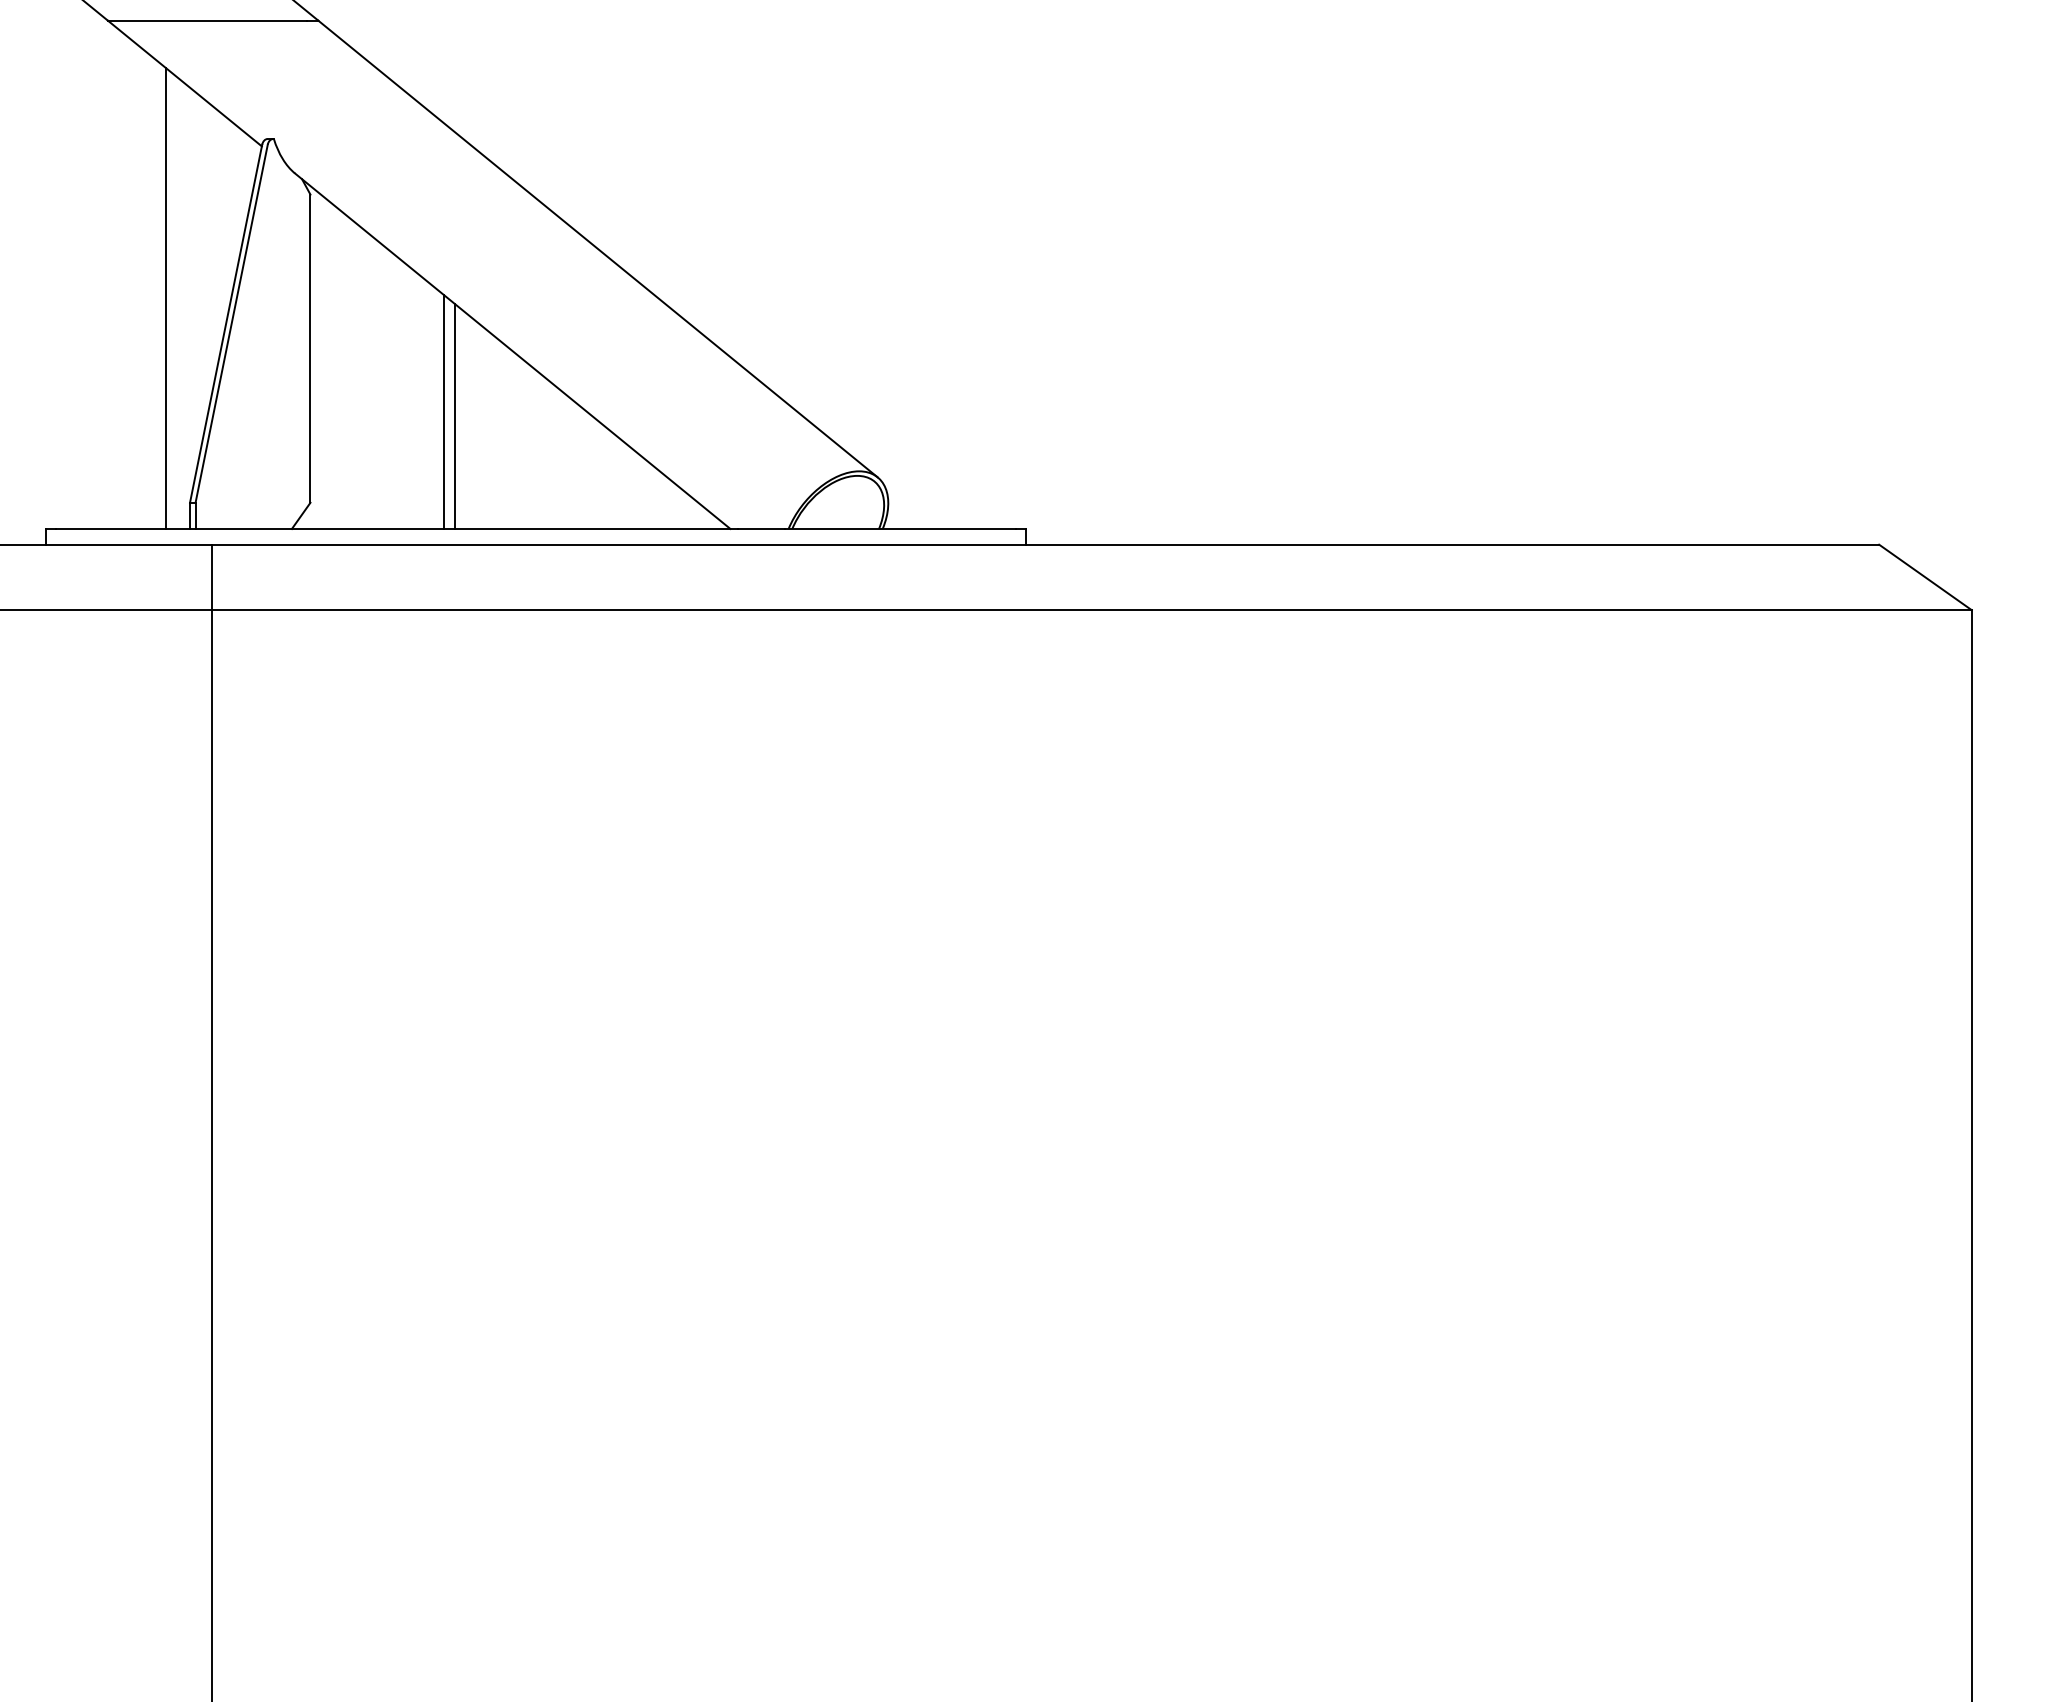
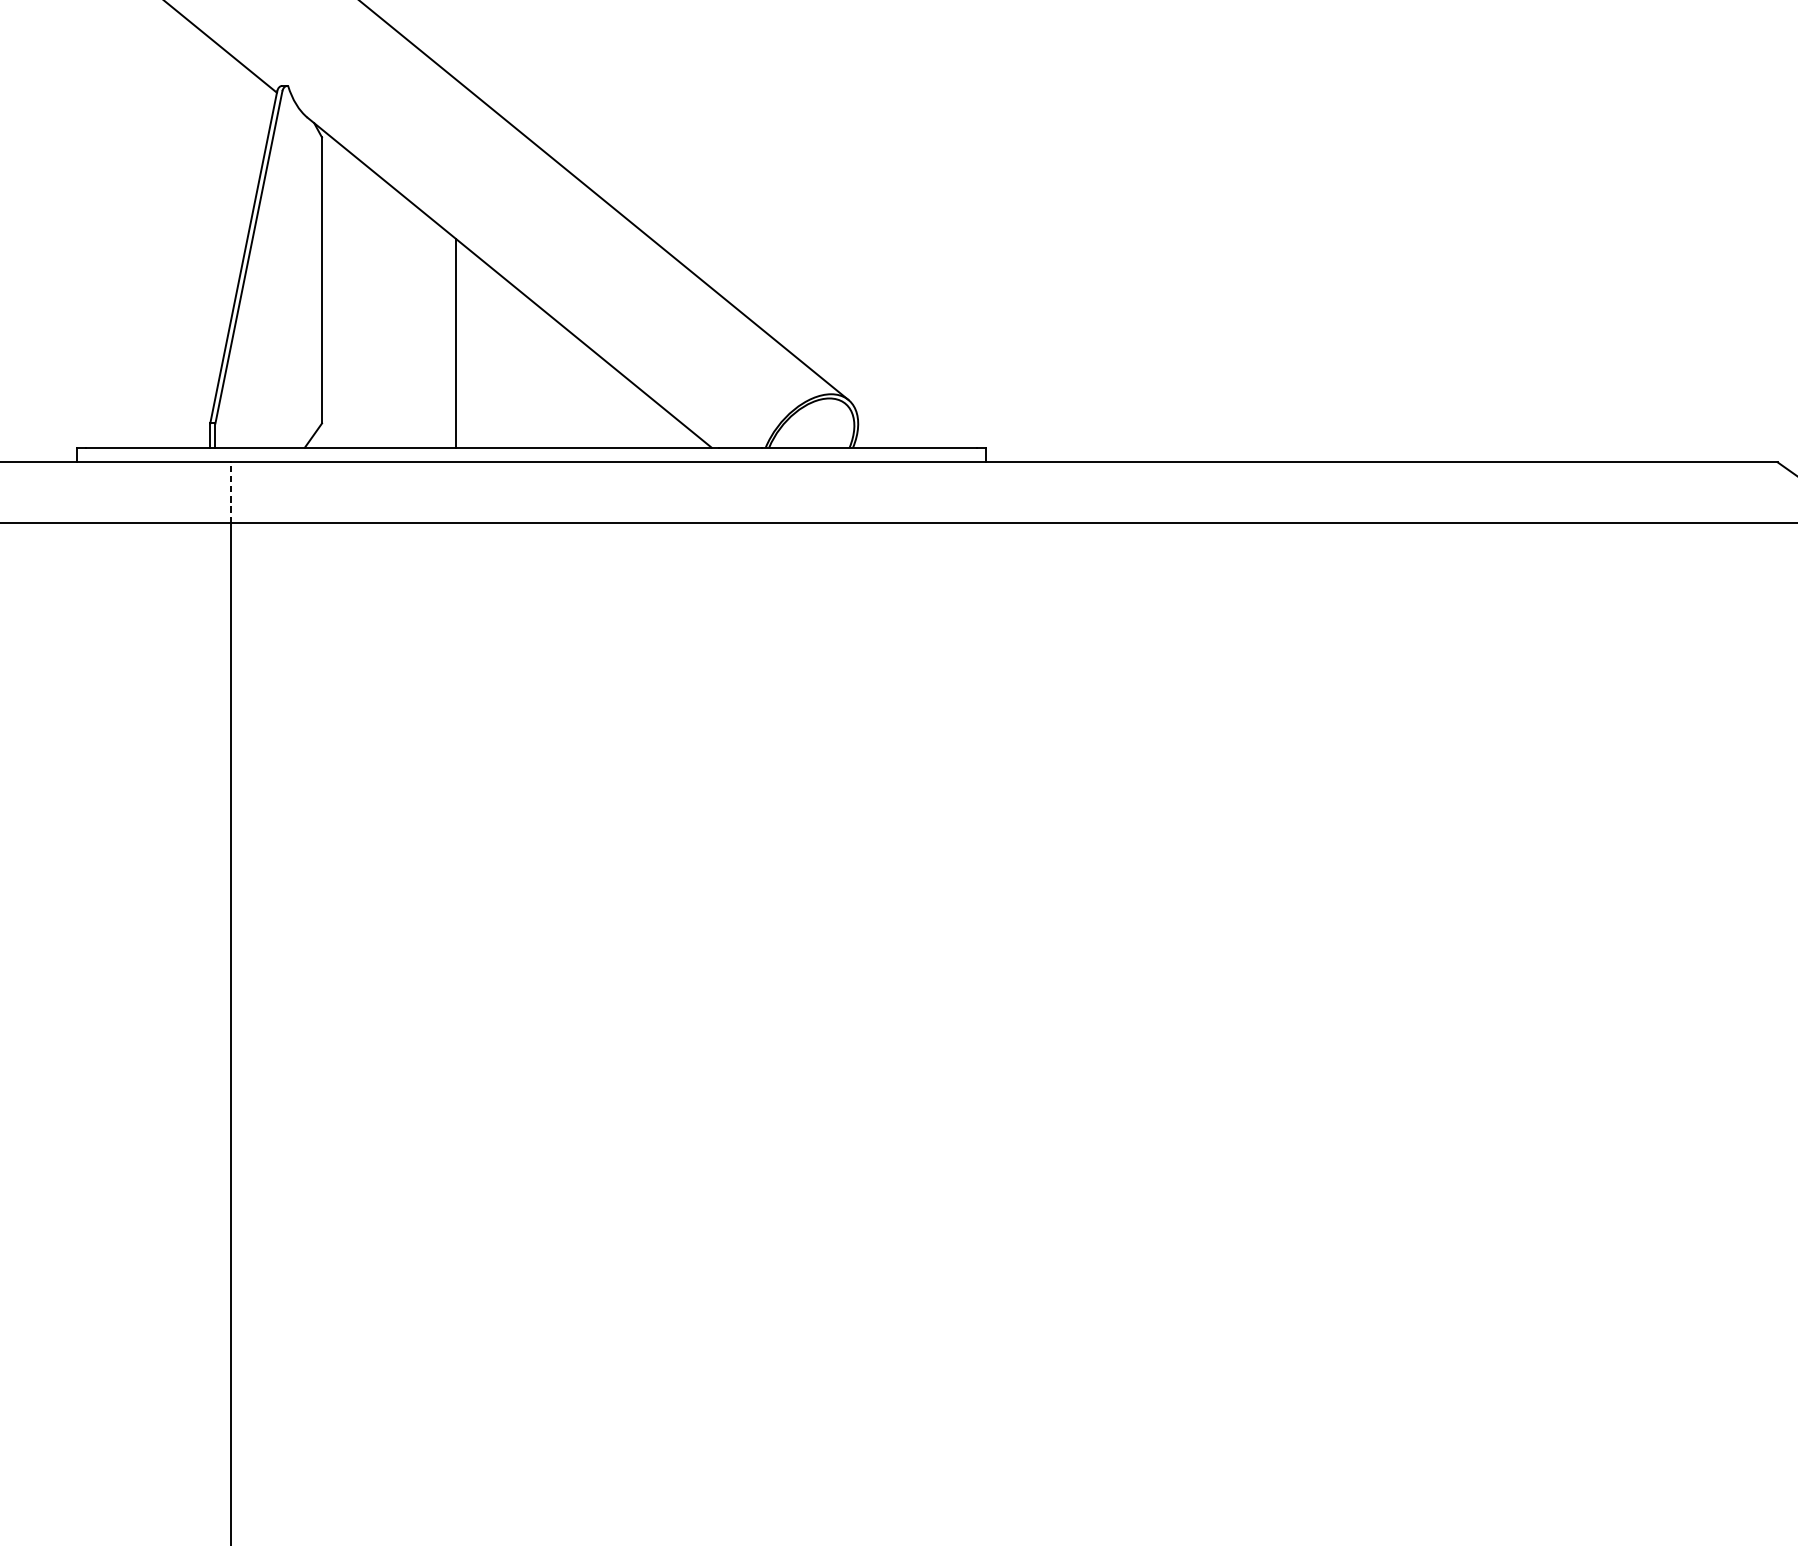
line: (165, 298) -> (187, 233), removed
line: (443, 411) -> (445, 338), removed
line: (211, 577) -> (230, 492), solid -> dashed

